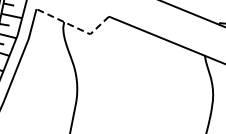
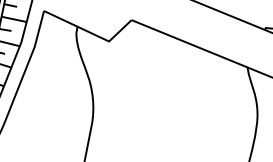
line: (75, 27) -> (91, 33), dashed -> solid

